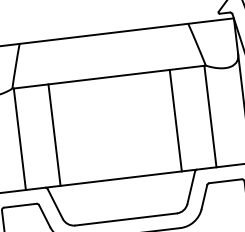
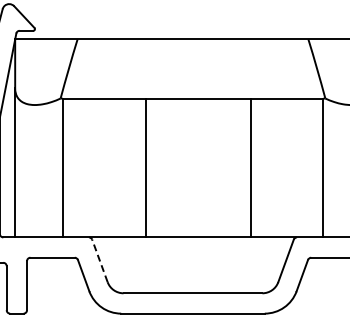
line: (175, 120) -> (250, 167), moved
line: (54, 134) -> (146, 167), moved
line: (54, 203) -> (99, 260), solid -> dashed

